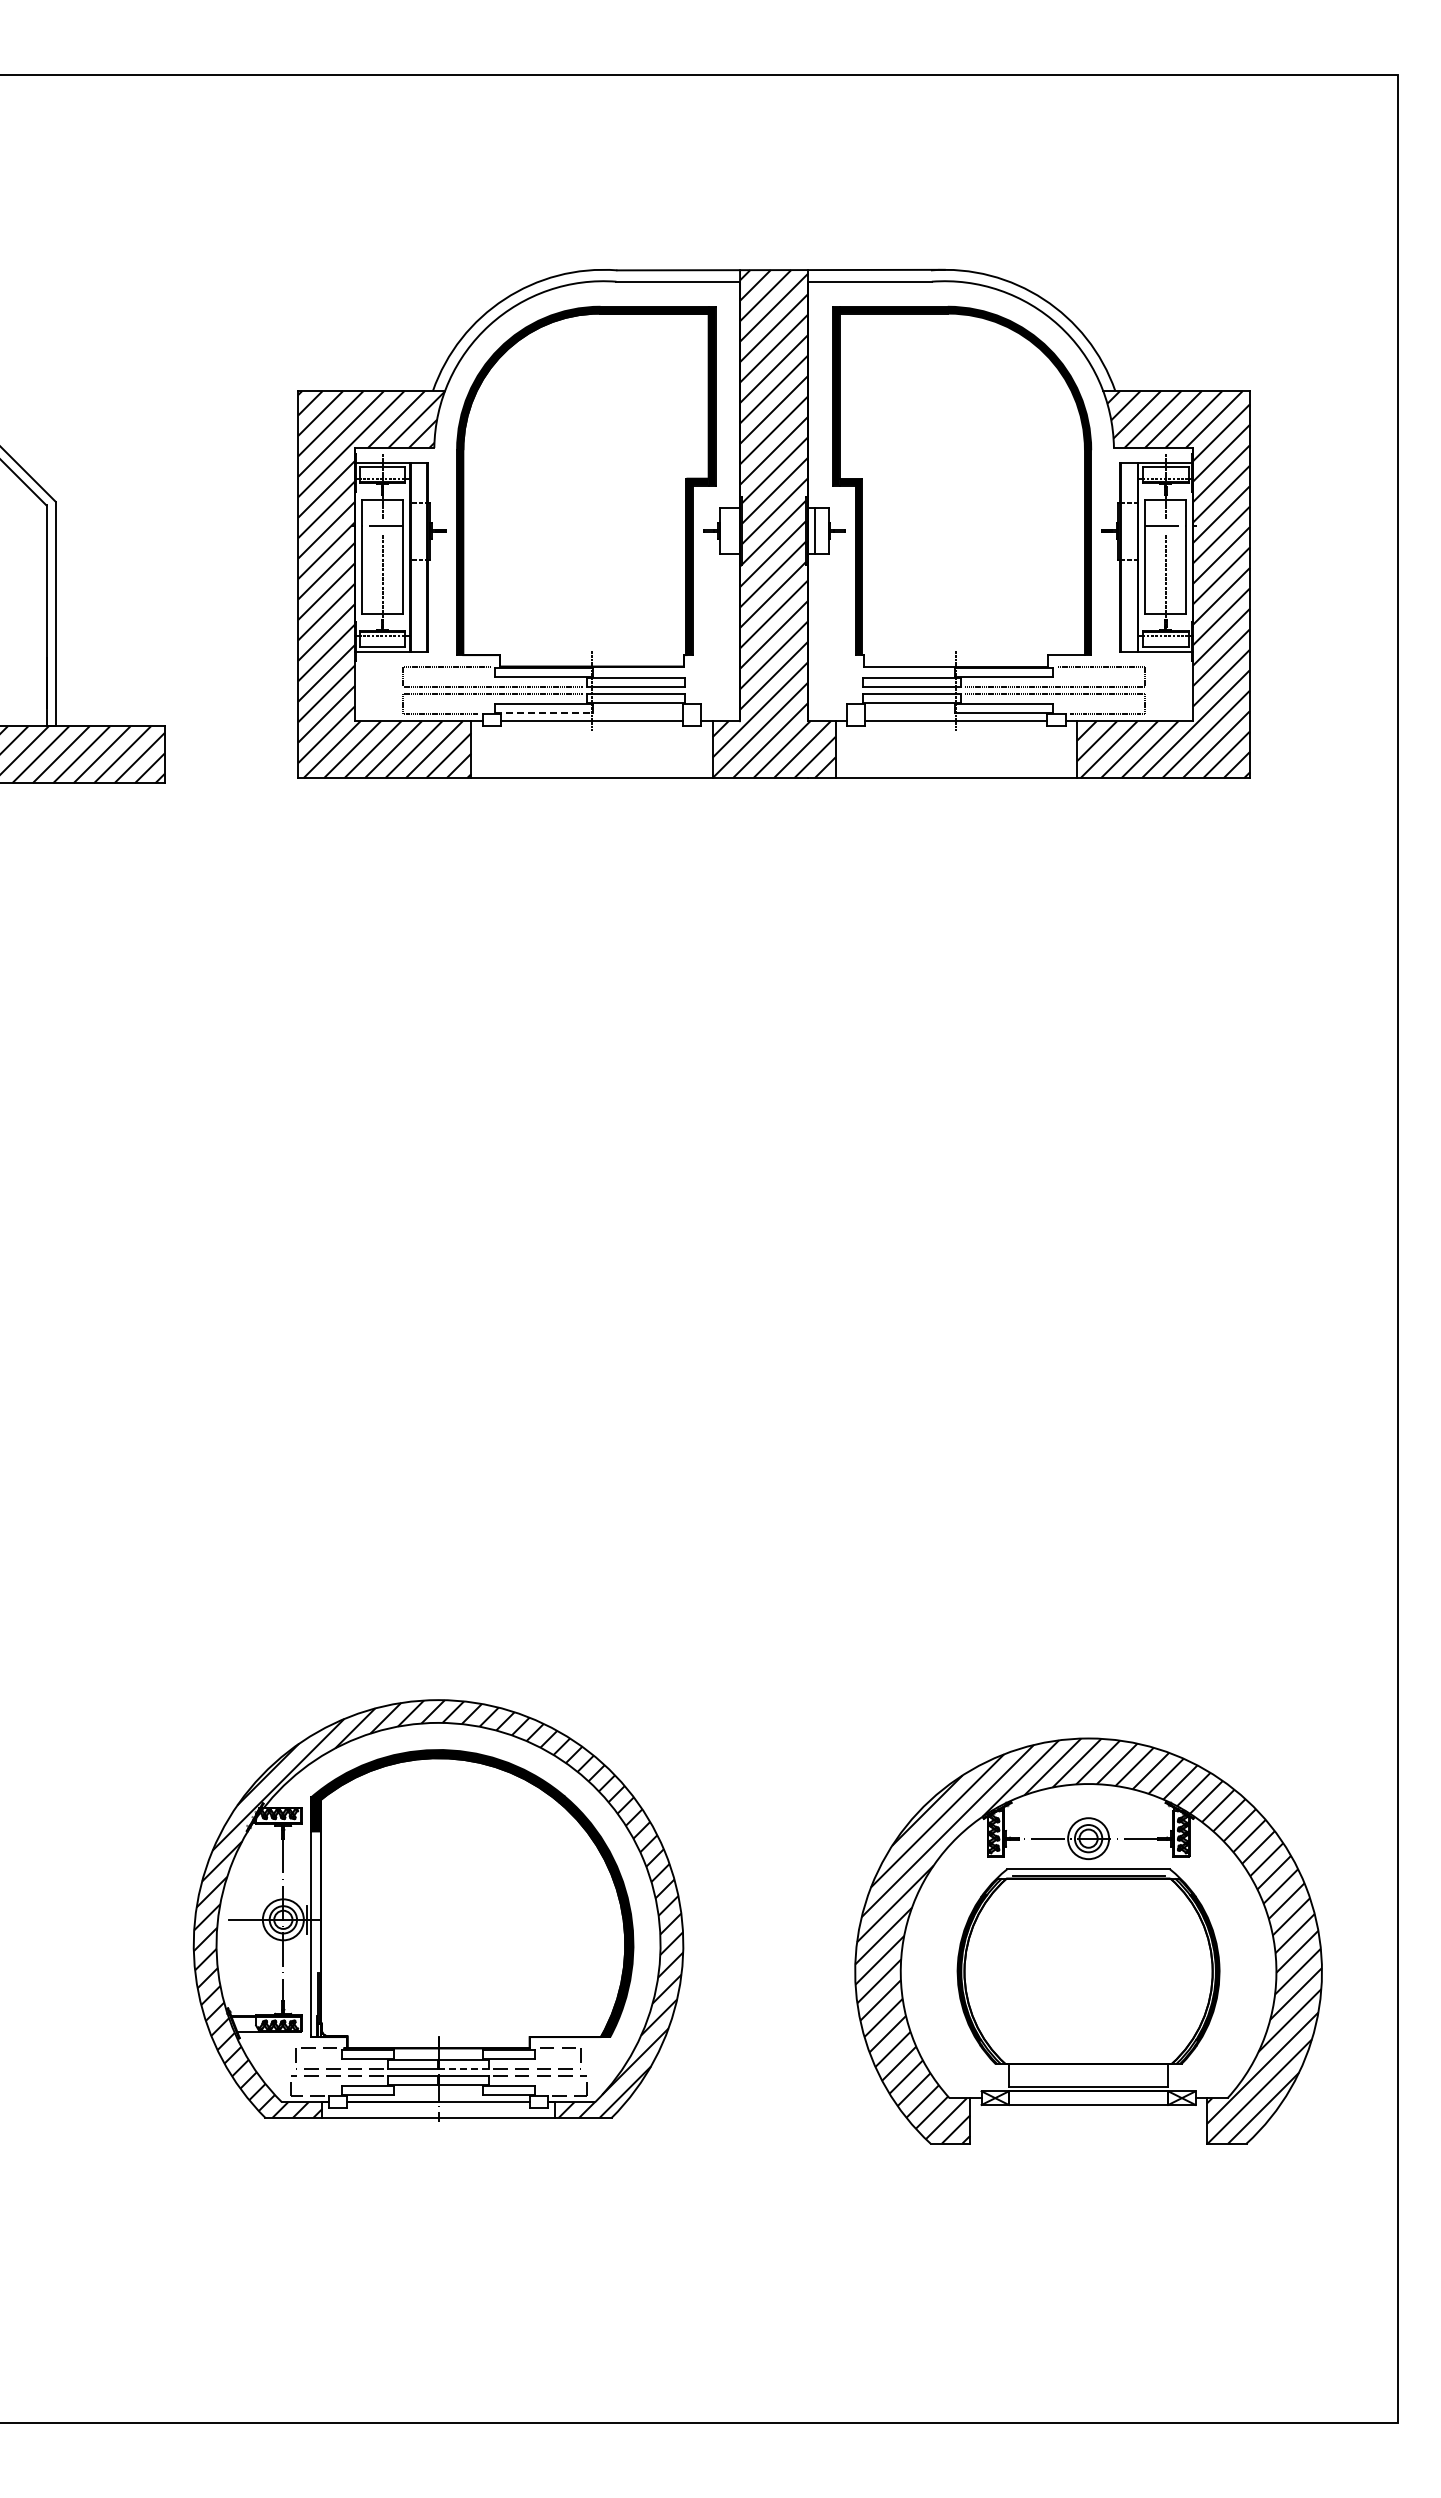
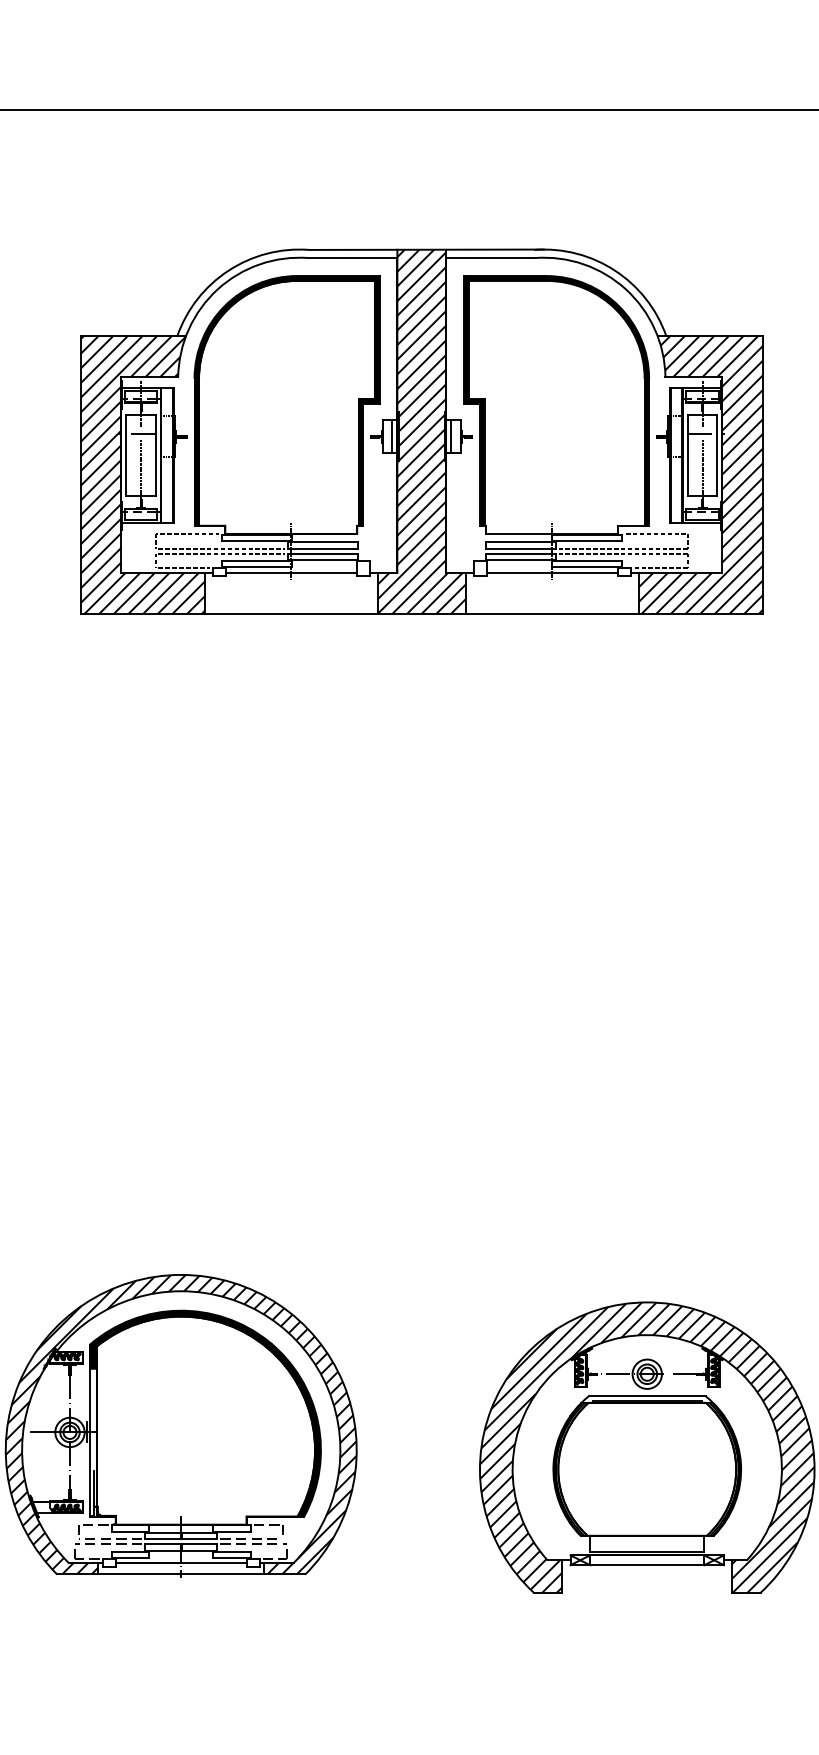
line: (733, 530) -> (392, 436), added
line: (544, 713) -> (257, 567), dashed -> solid
line: (463, 2068) -> (199, 1539), dashed -> solid

